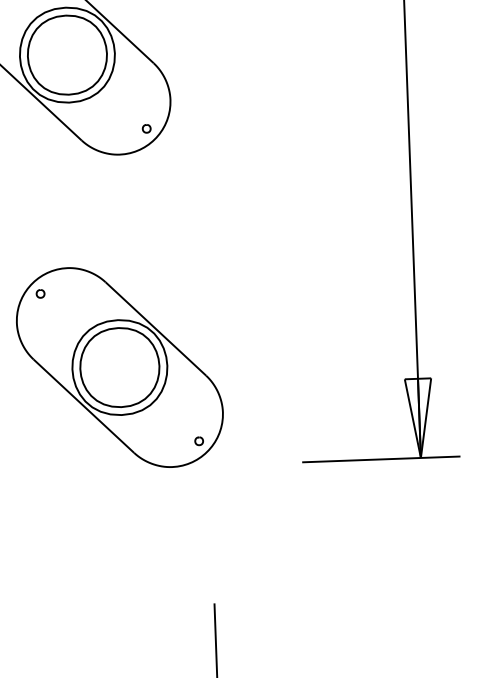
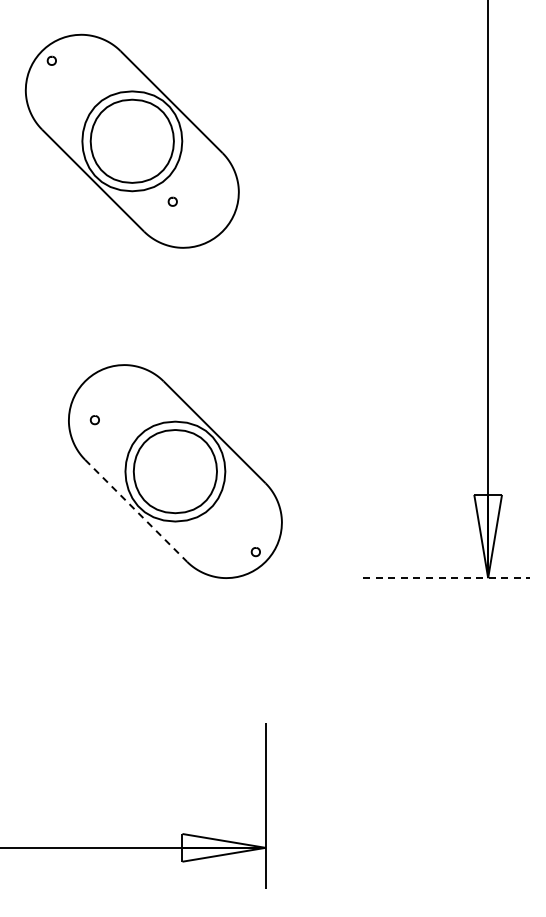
part: (146, 128) -> (172, 201), moved
part: (40, 294) -> (94, 420), moved
line: (84, 406) -> (136, 511), solid -> dashed
line: (382, 459) -> (447, 578), solid -> dashed

